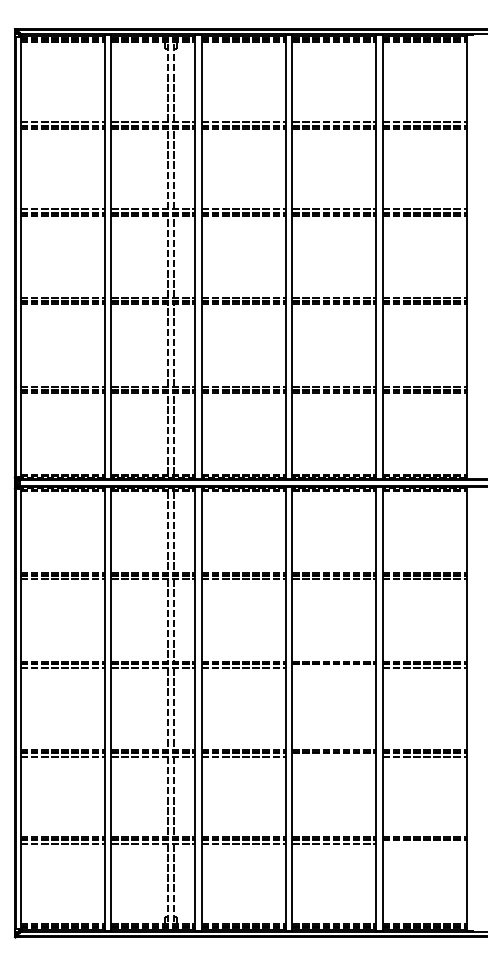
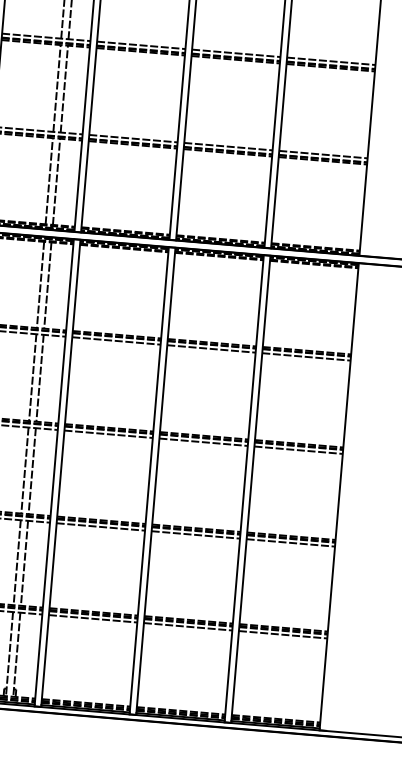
line: (334, 668) -> (203, 442), added
line: (334, 756) -> (196, 534), added
line: (424, 844) -> (282, 635), added

